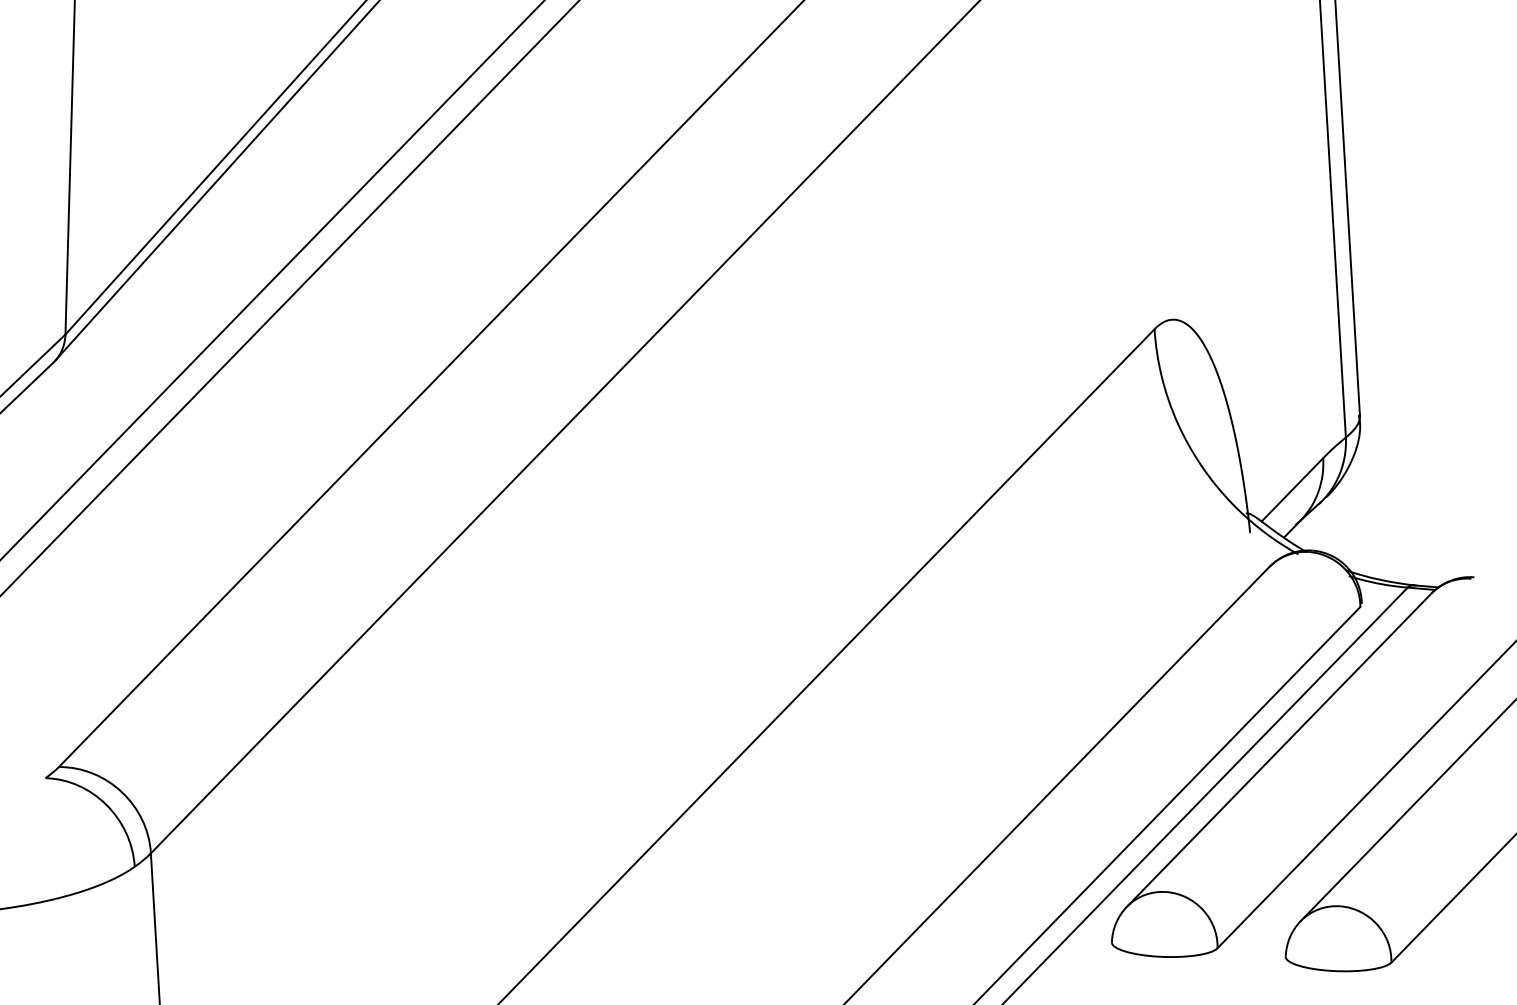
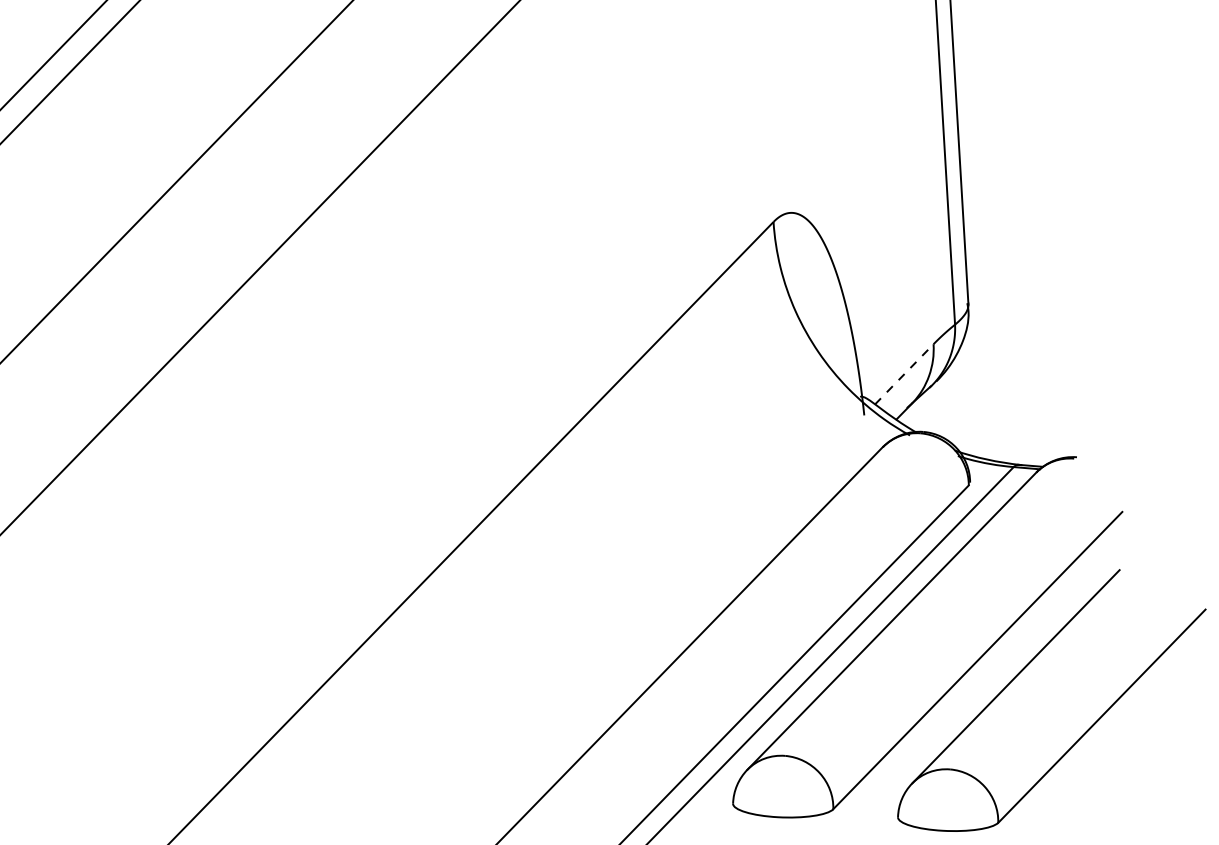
line: (1292, 489) -> (904, 373), solid -> dashed

